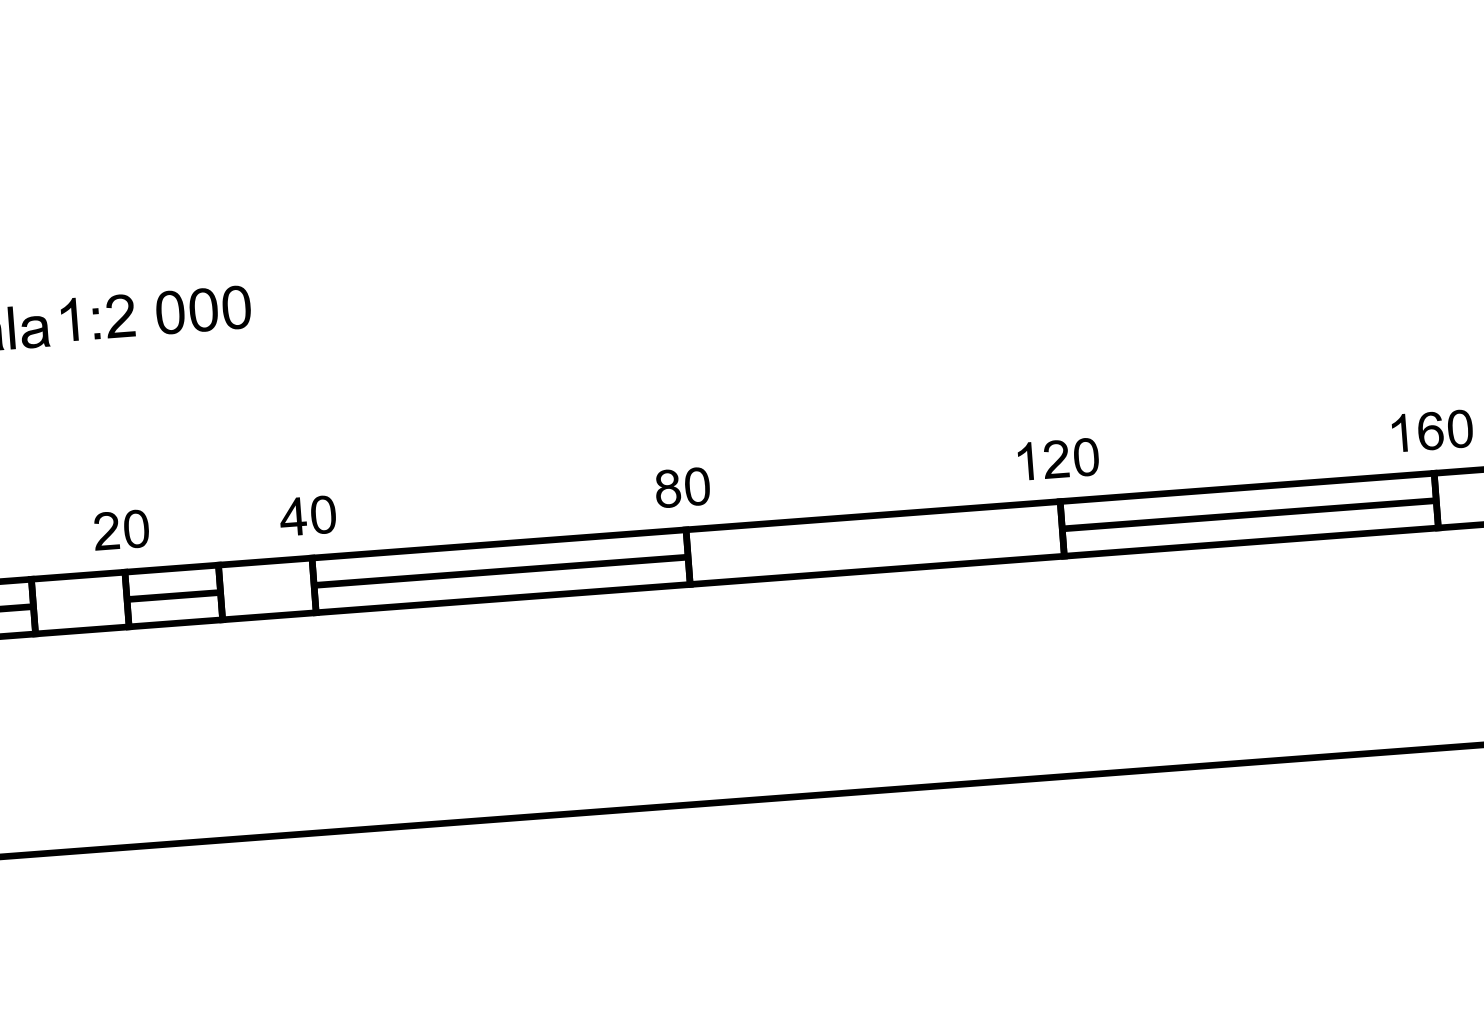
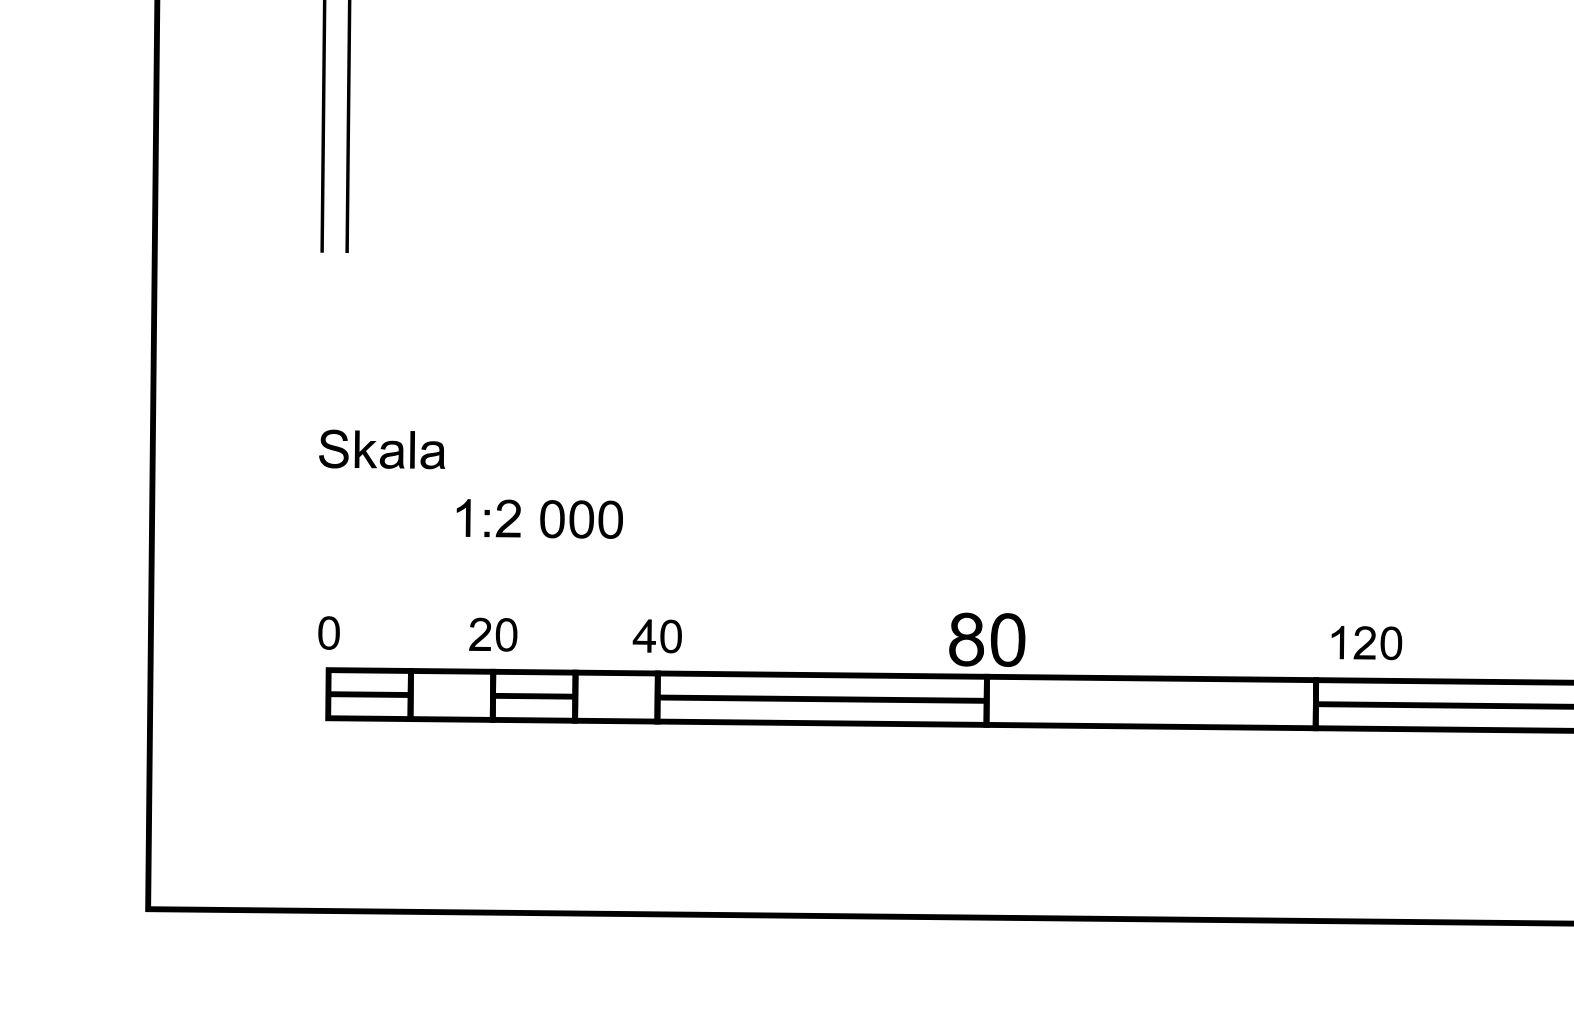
part: (155, 313) -> (539, 518), moved
part: (1058, 459) -> (1366, 643), moved
part: (681, 487) -> (986, 639), size x1.6

